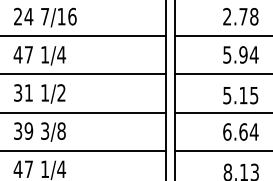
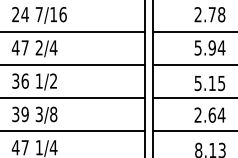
text: (44, 54) -> (38, 47), 1/4 -> 2/4
text: (28, 92) -> (24, 80), 31 -> 36
text: (226, 131) -> (197, 114), 6.64 -> 2.64

